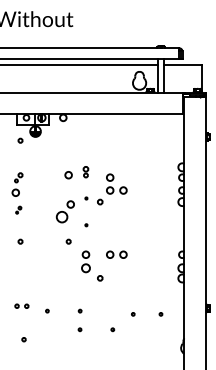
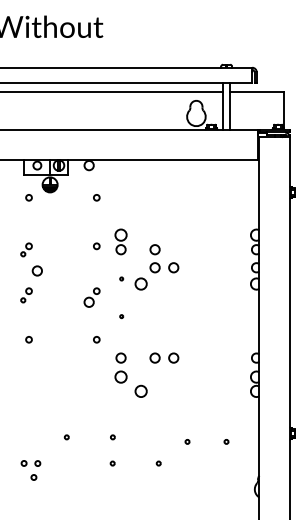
circle: (68, 140) -> (96, 197), added
part: (85, 171) -> (120, 241), size x1.67
circle: (68, 175) -> (96, 246), size x0.62
circle: (15, 192) -> (36, 270), moved
circle: (99, 201) -> (140, 283), size x1.67
part: (18, 210) -> (26, 295), size x1.43
part: (64, 211) -> (91, 297), size x0.62
circle: (99, 277) -> (140, 390), size x1.67
part: (21, 306) -> (30, 463), moved

